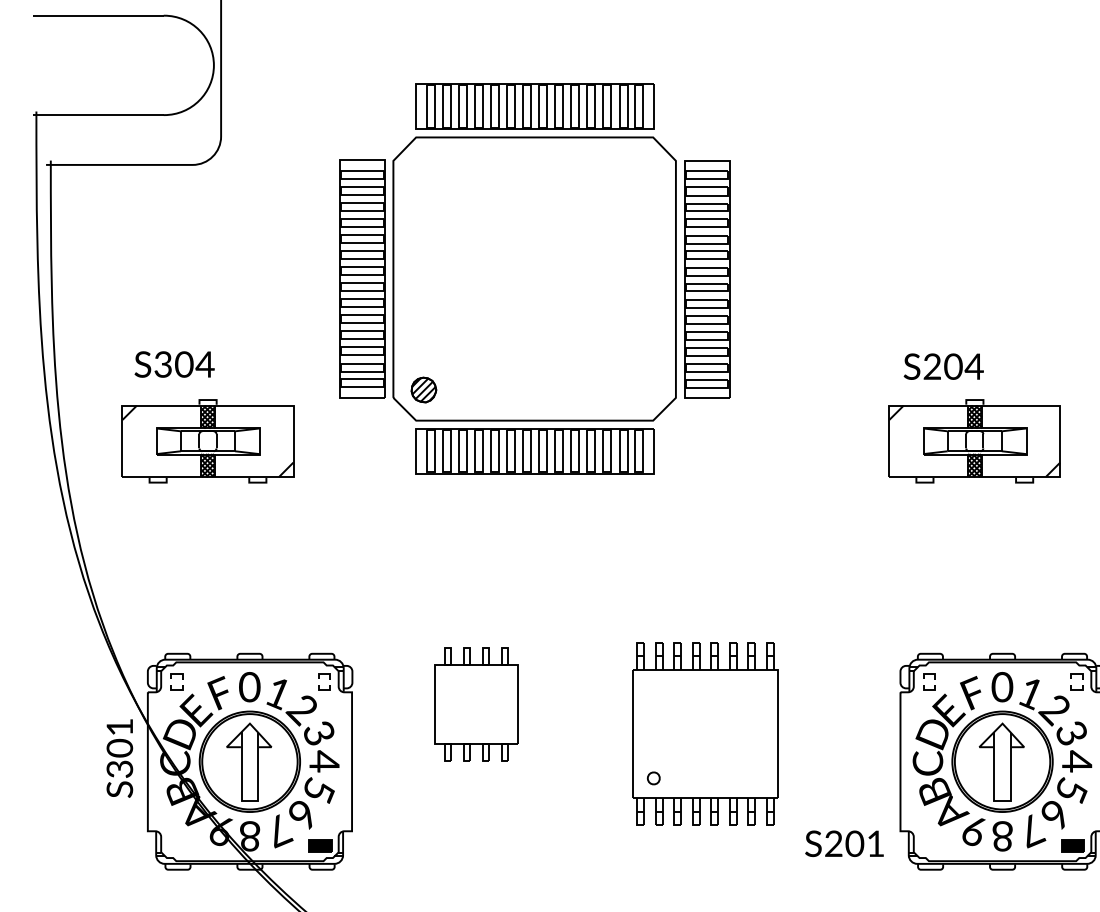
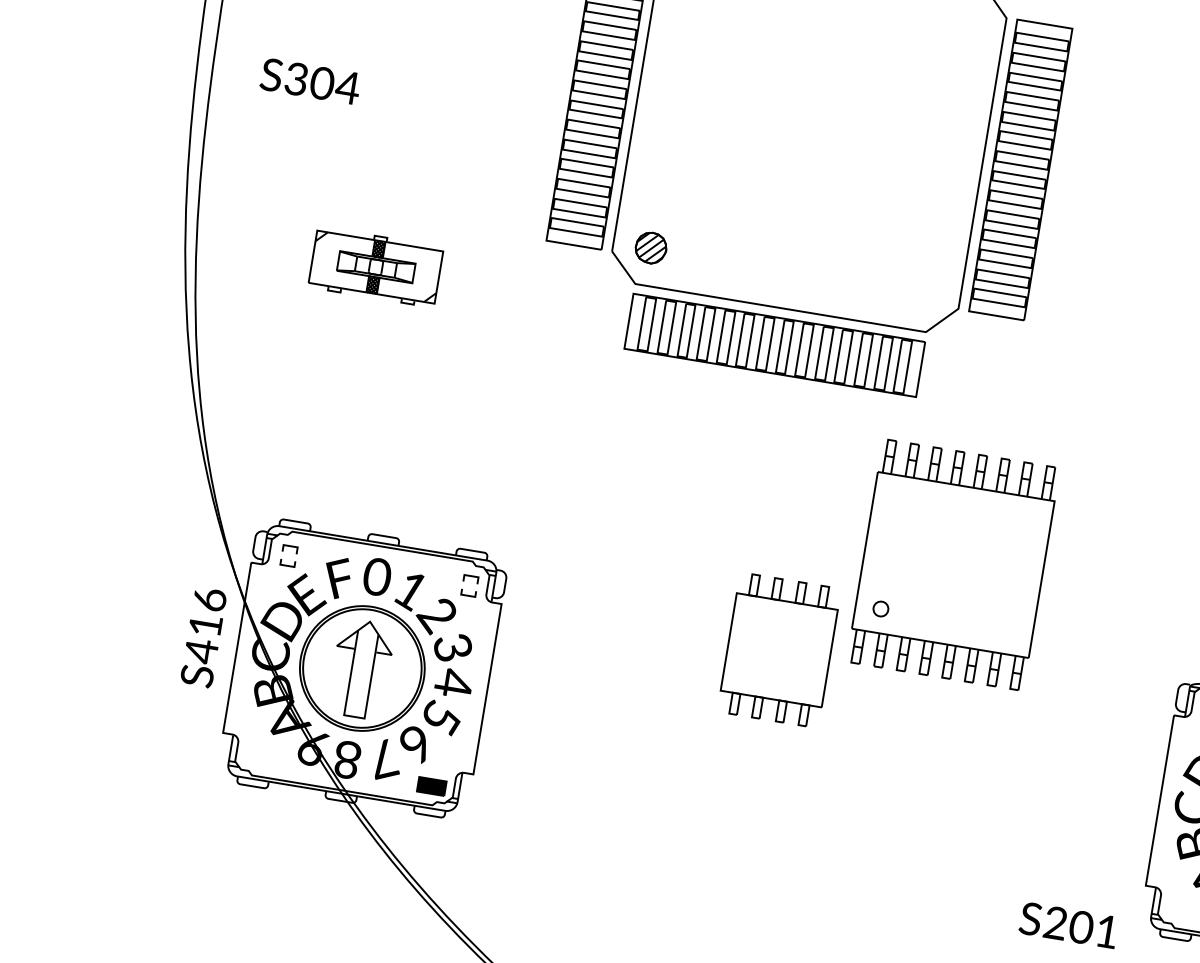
text: (174, 364) -> (310, 81), moved
part: (207, 441) -> (375, 267), size x0.6
part: (476, 704) -> (779, 650), moved
part: (705, 733) -> (953, 564), moved
text: (119, 748) -> (205, 625), S301 -> S416
text: (844, 843) -> (1068, 924), moved

